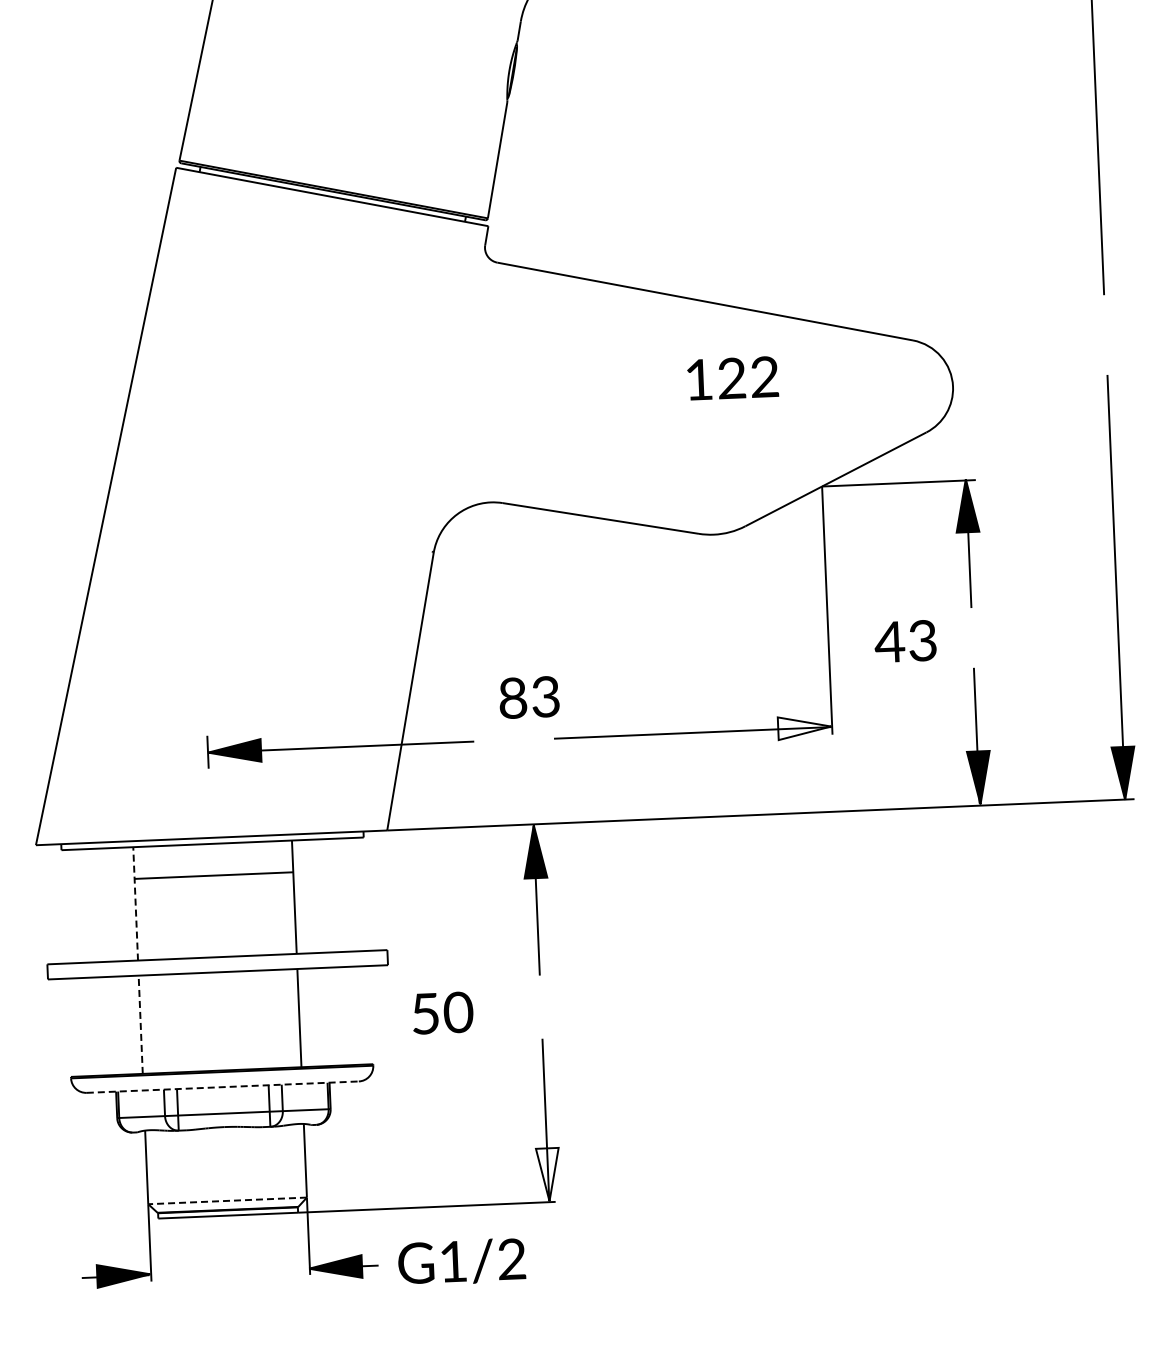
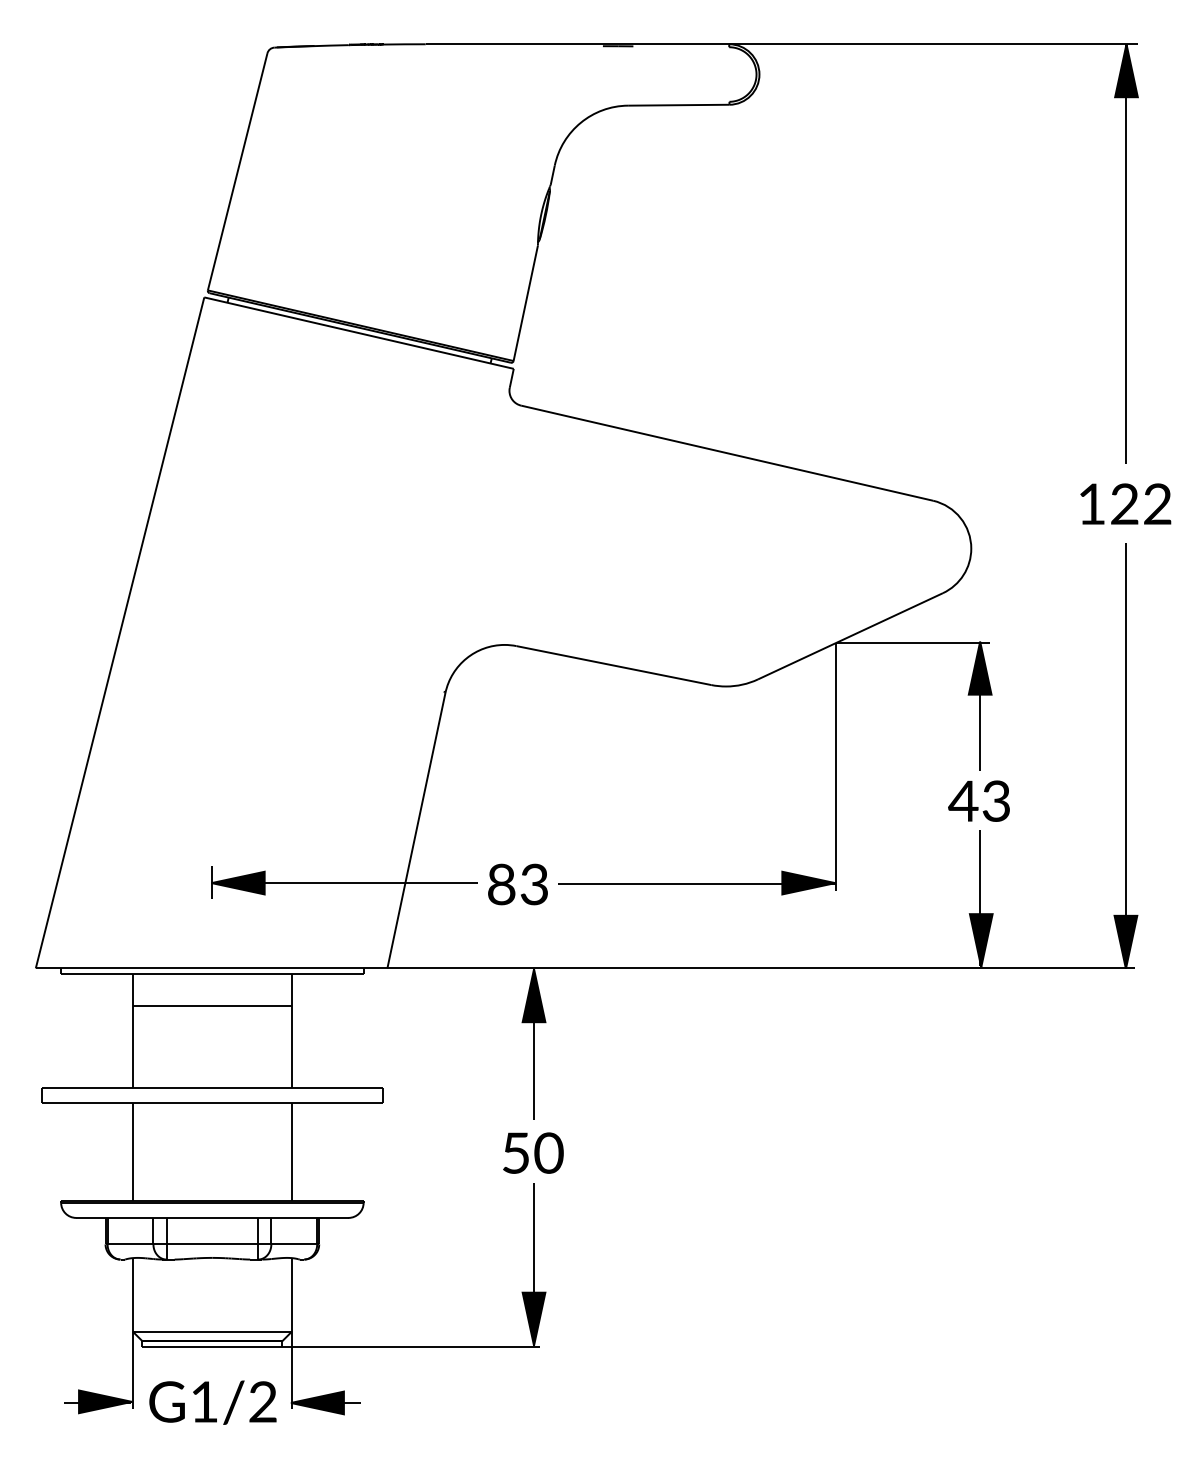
text: (732, 377) -> (1125, 503), moved
text: (904, 640) -> (978, 800), moved
text: (528, 697) -> (517, 884), moved
fill: (804, 727) -> (808, 882), added
line: (135, 904) -> (132, 1031), dashed -> solid
text: (442, 1012) -> (533, 1152), moved
line: (140, 1024) -> (132, 1151), dashed -> solid
line: (222, 1086) -> (212, 1217), dashed -> solid
fill: (547, 1174) -> (533, 1318), added
line: (226, 1200) -> (211, 1331), dashed -> solid
text: (461, 1261) -> (212, 1402), moved

